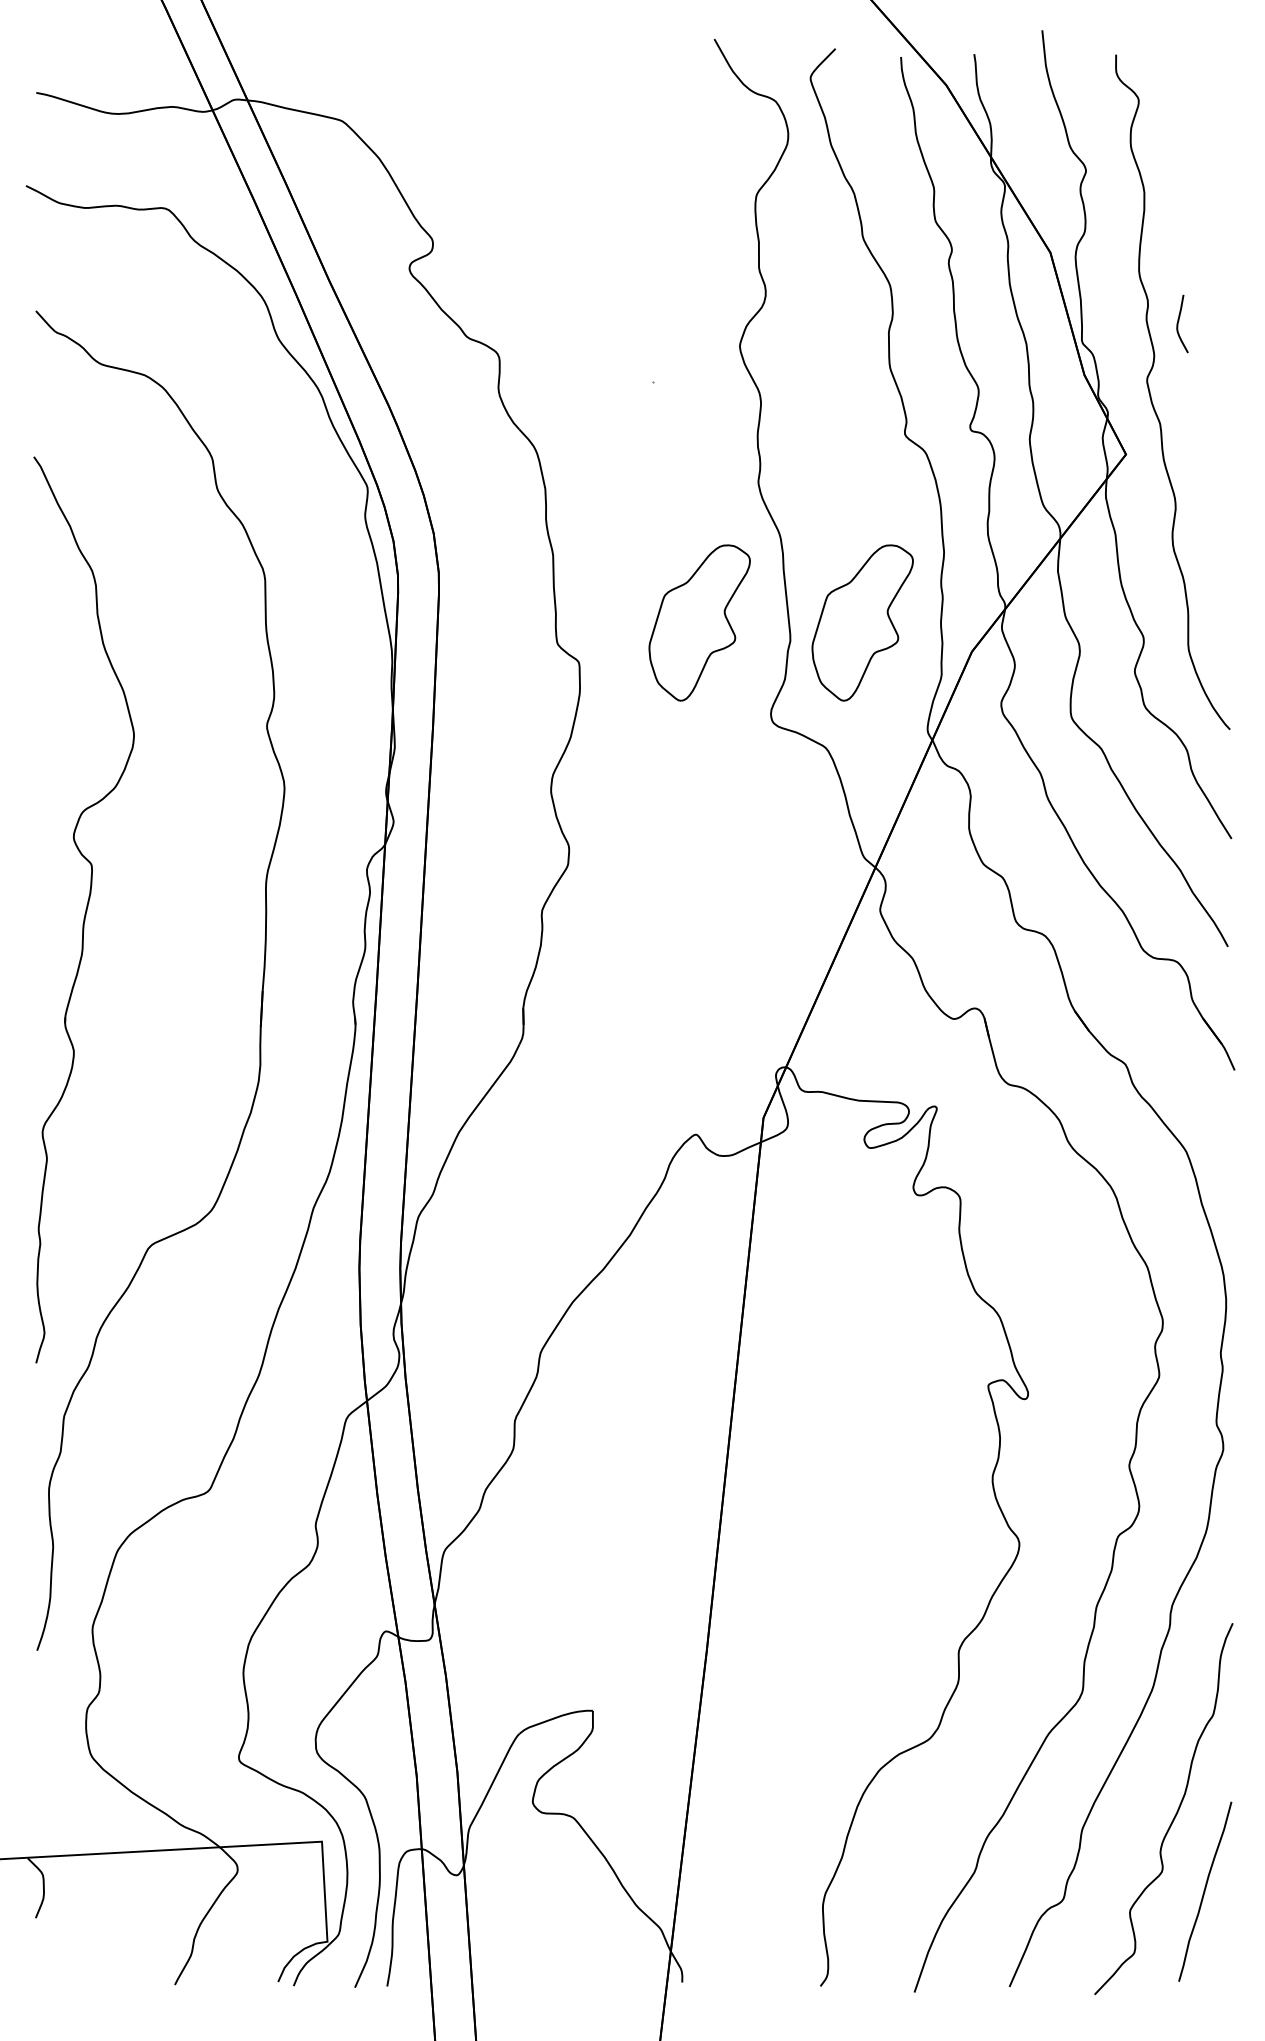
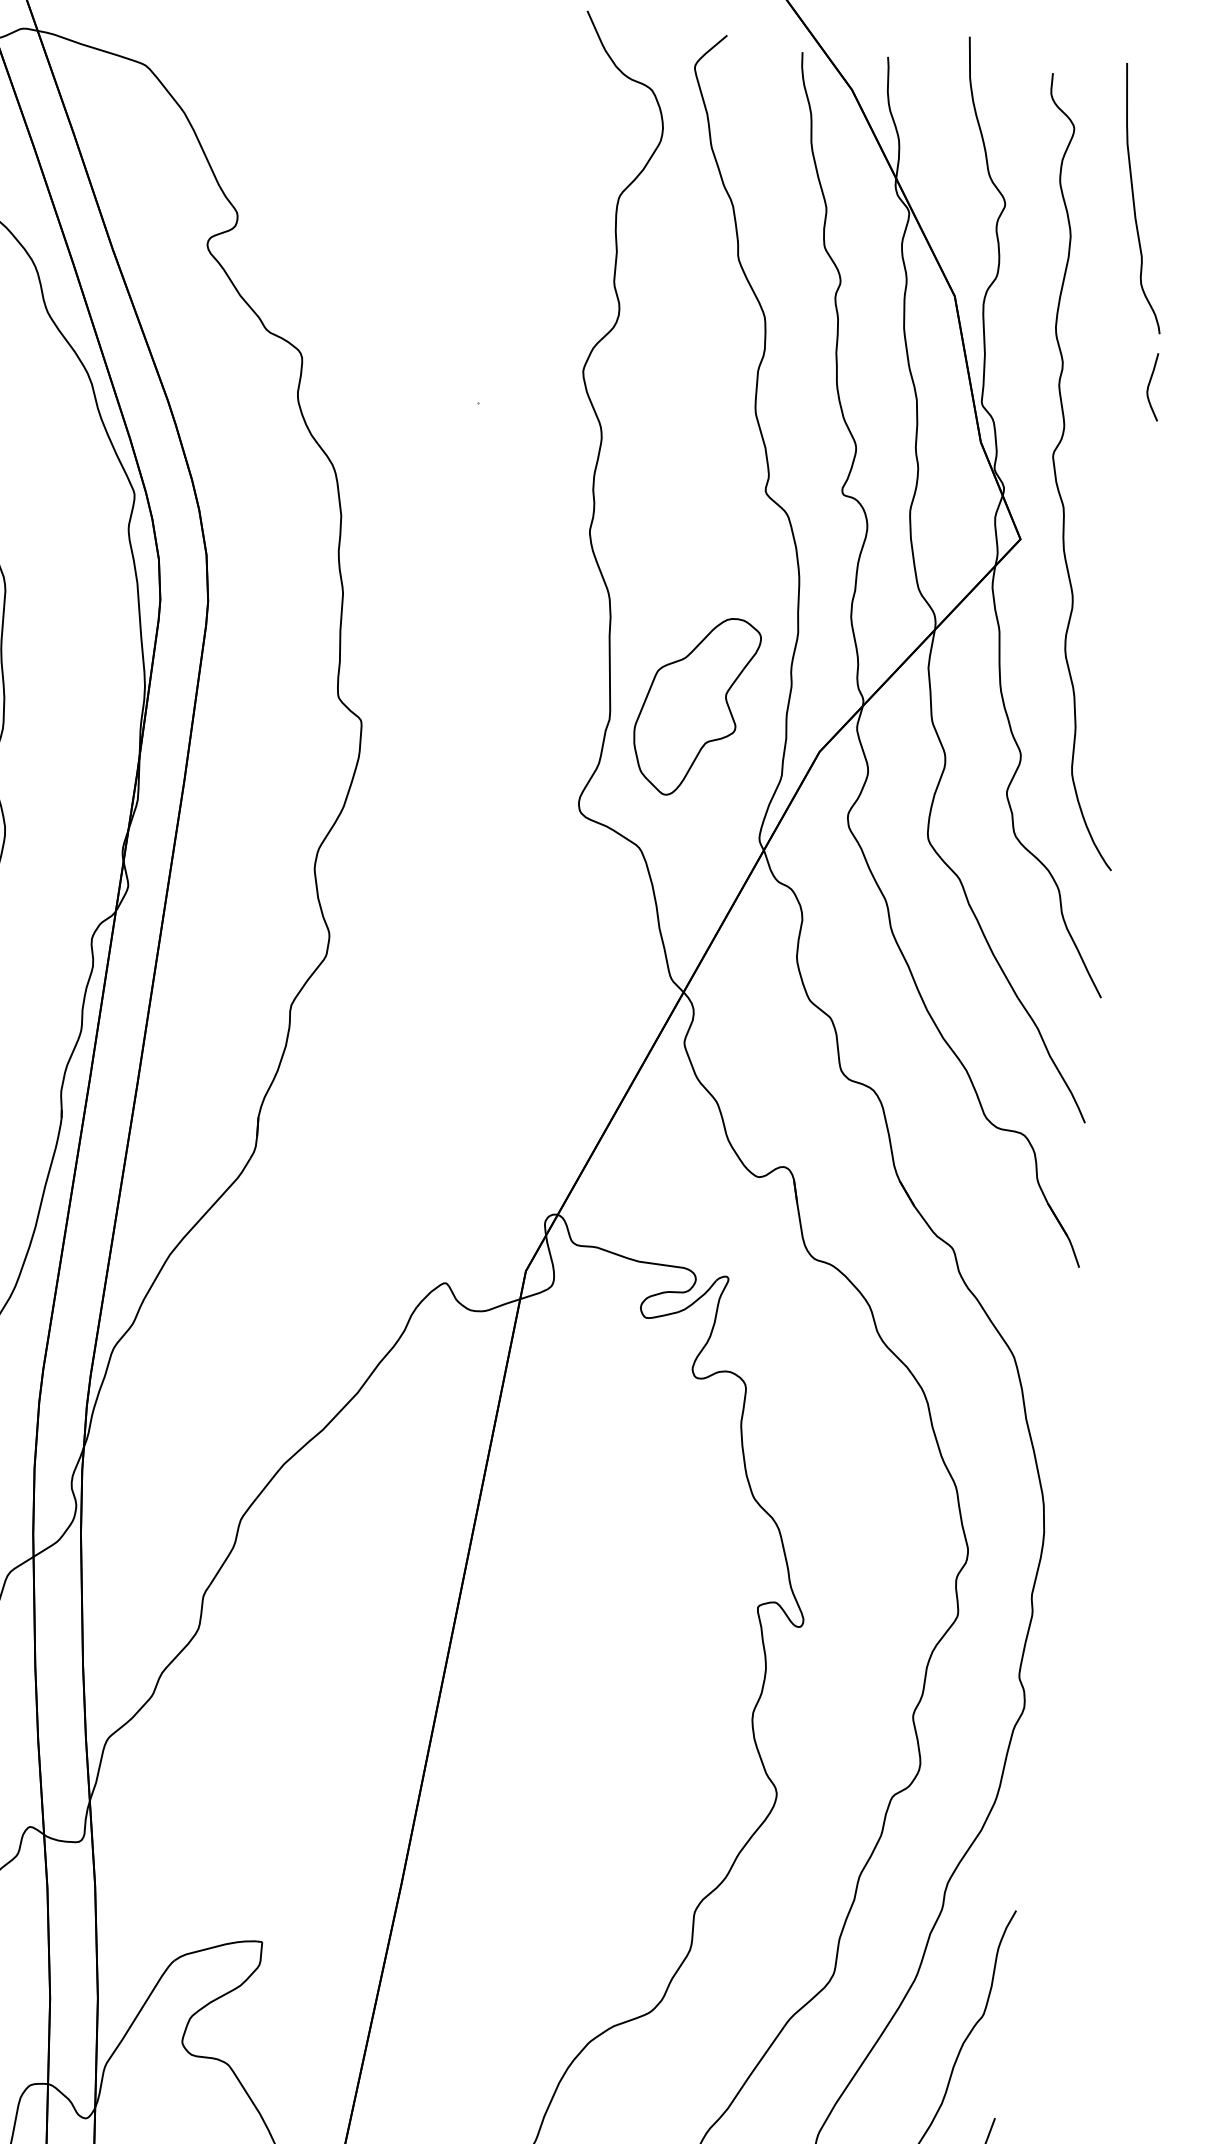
curve: (1196, 157) -> (1135, 201), added
curve: (1179, 321) -> (1150, 383), moved
part: (699, 622) -> (505, 687), removed

